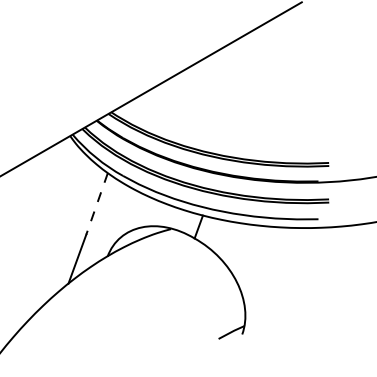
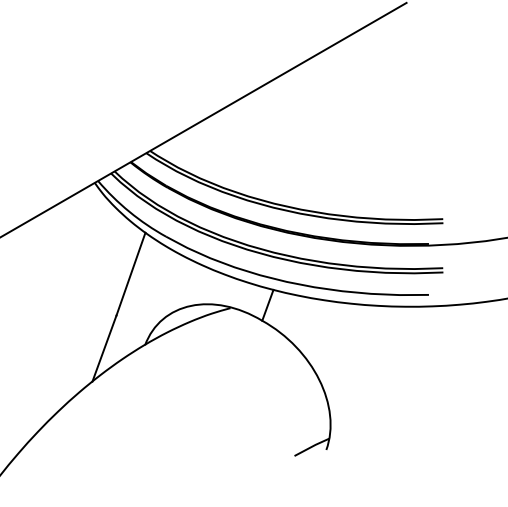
line: (96, 204) -> (130, 274), dashed -> solid

